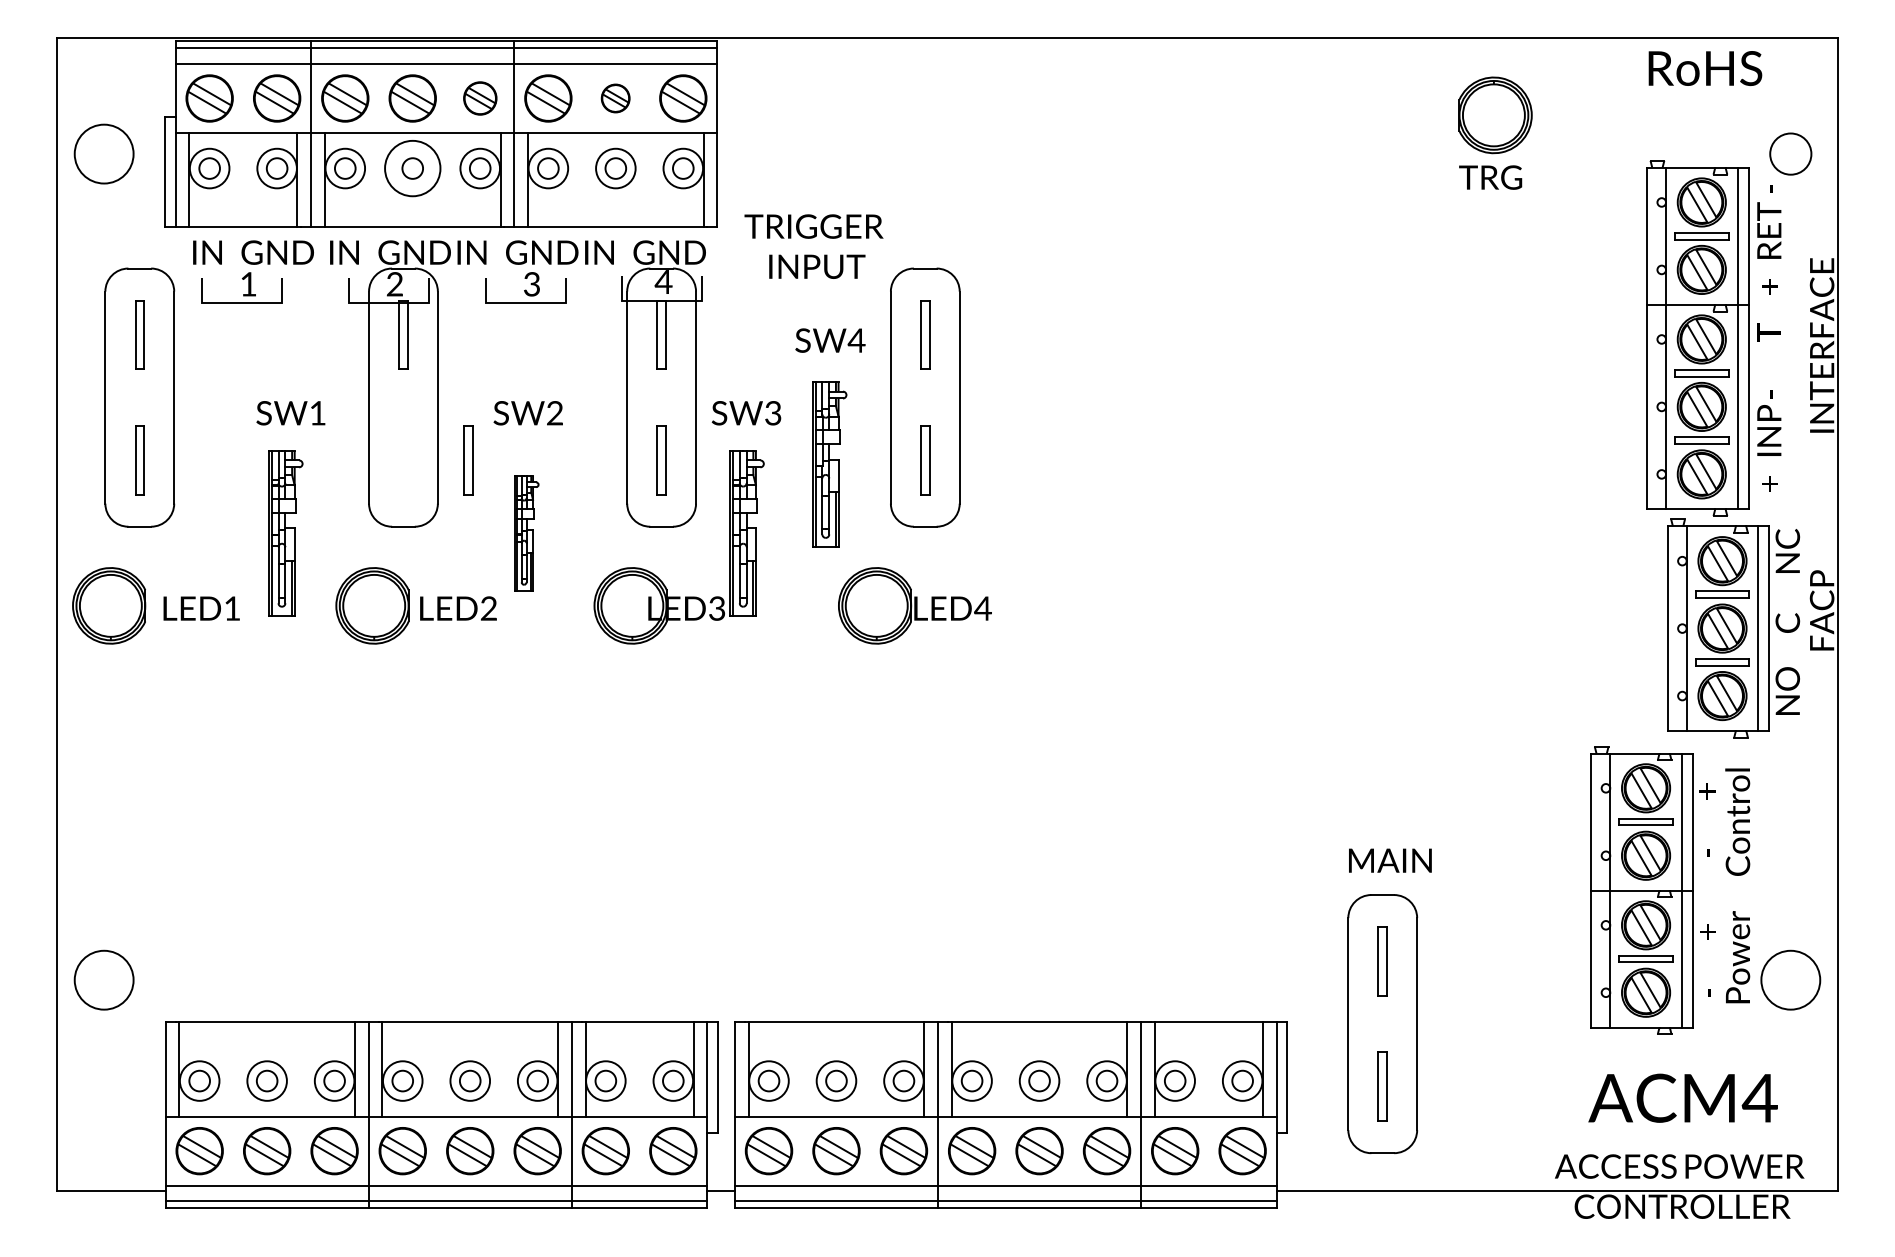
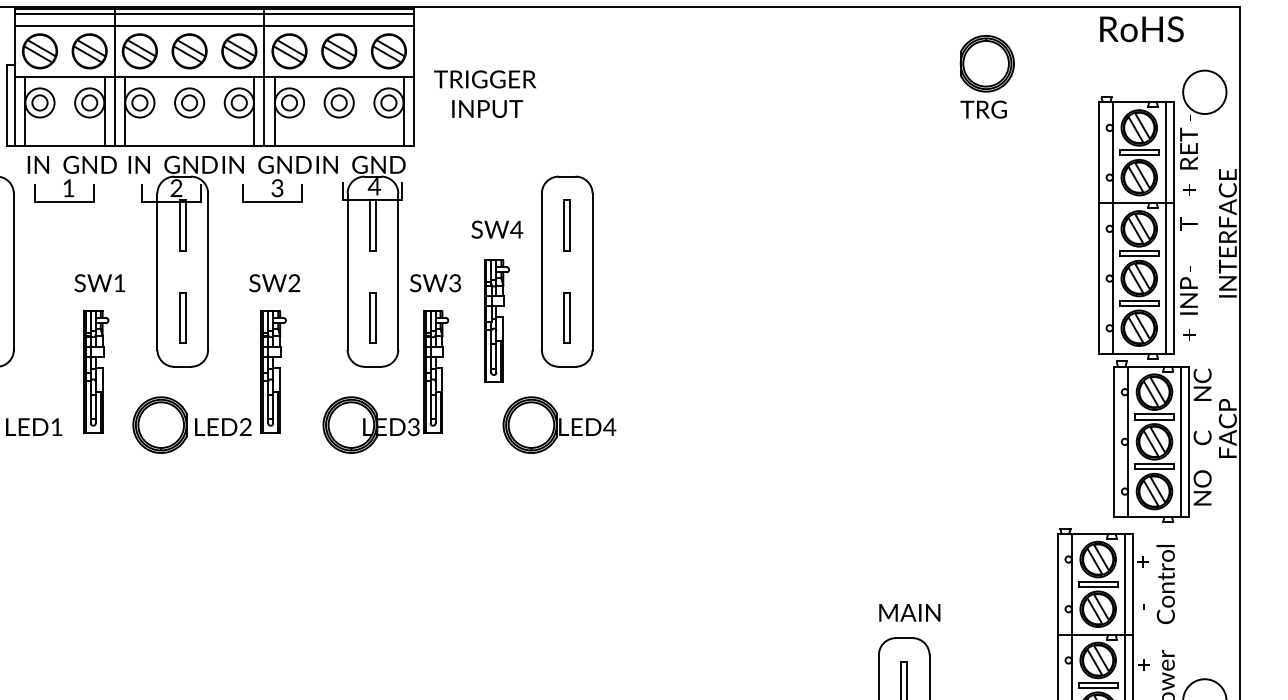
part: (480, 98) -> (239, 51), size x1.43
part: (615, 98) -> (338, 51), size x1.67
circle: (1790, 153) -> (1204, 91), size x1.43
circle: (412, 168) -> (189, 102), size x0.71
text: (813, 246) -> (484, 94), moved
part: (468, 460) -> (182, 318), moved
part: (526, 533) -> (273, 371), size x1.43

